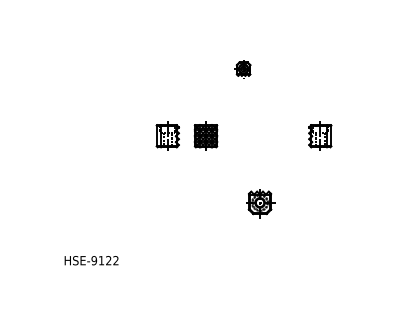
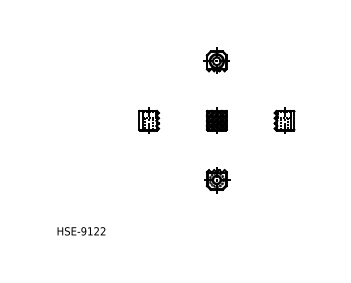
part: (242, 68) -> (215, 60), size x1.67
part: (205, 135) -> (216, 120), moved
part: (260, 203) -> (217, 180), moved

